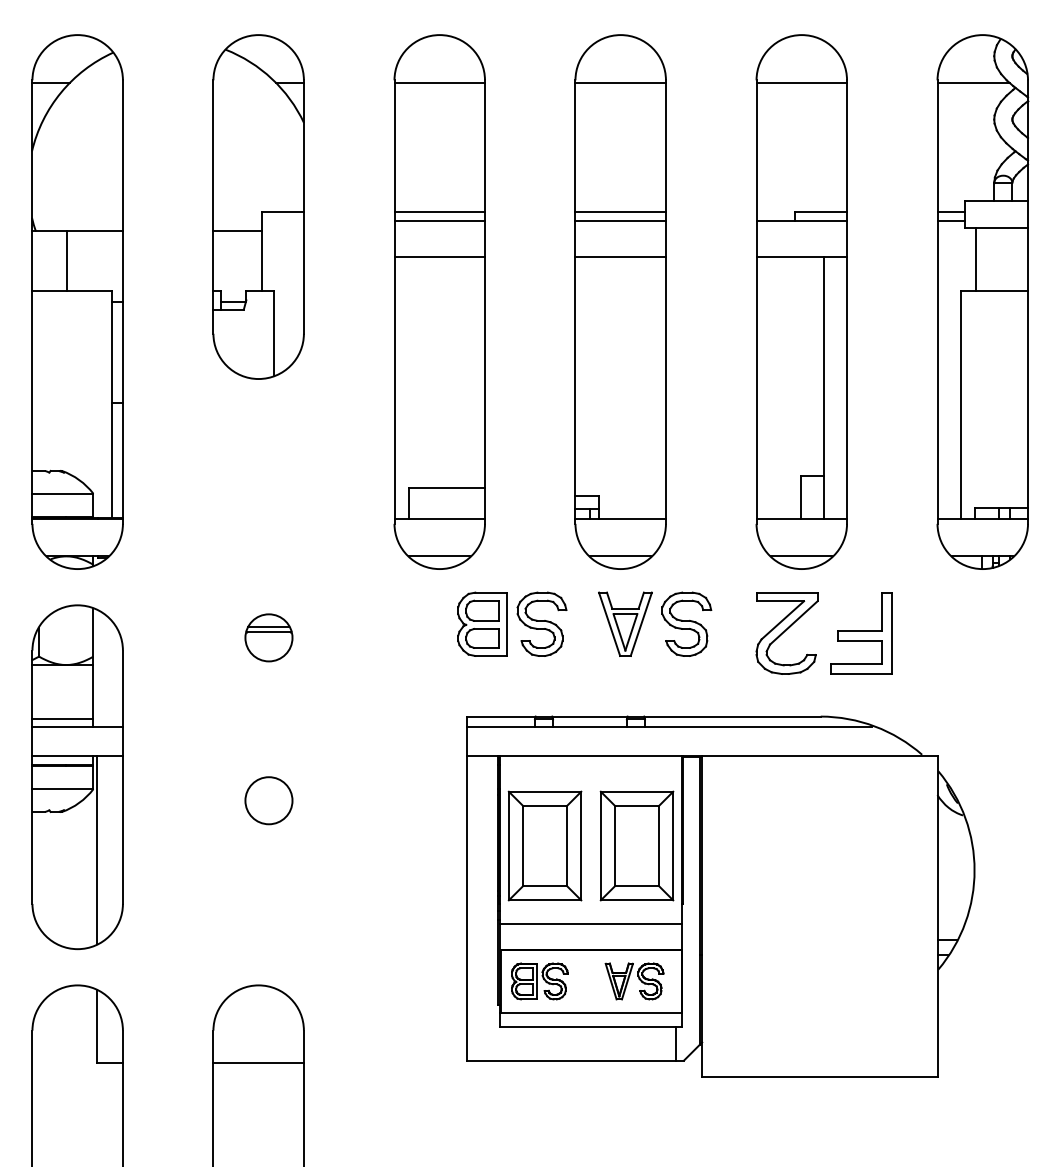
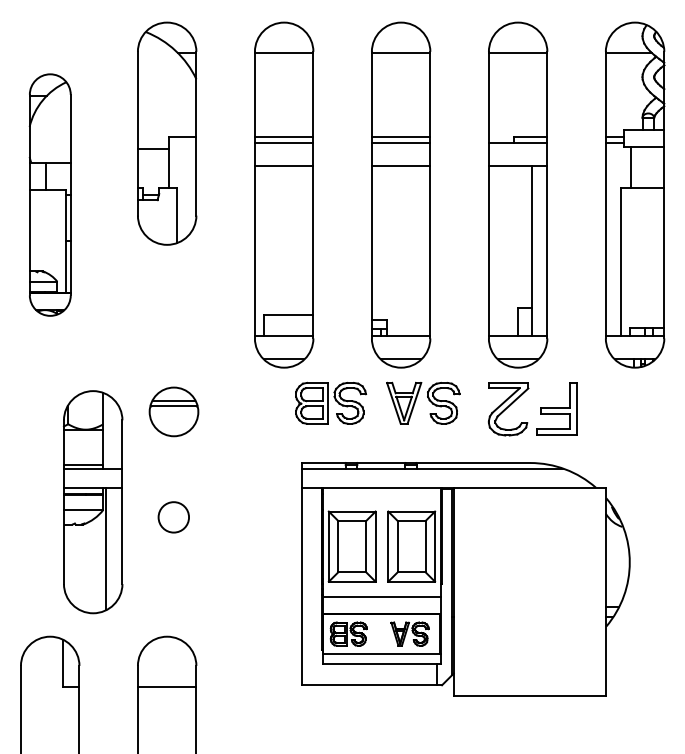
part: (78, 301) -> (50, 194), size x0.7
part: (268, 638) -> (173, 412), size x1.6
part: (78, 777) -> (93, 502), moved

